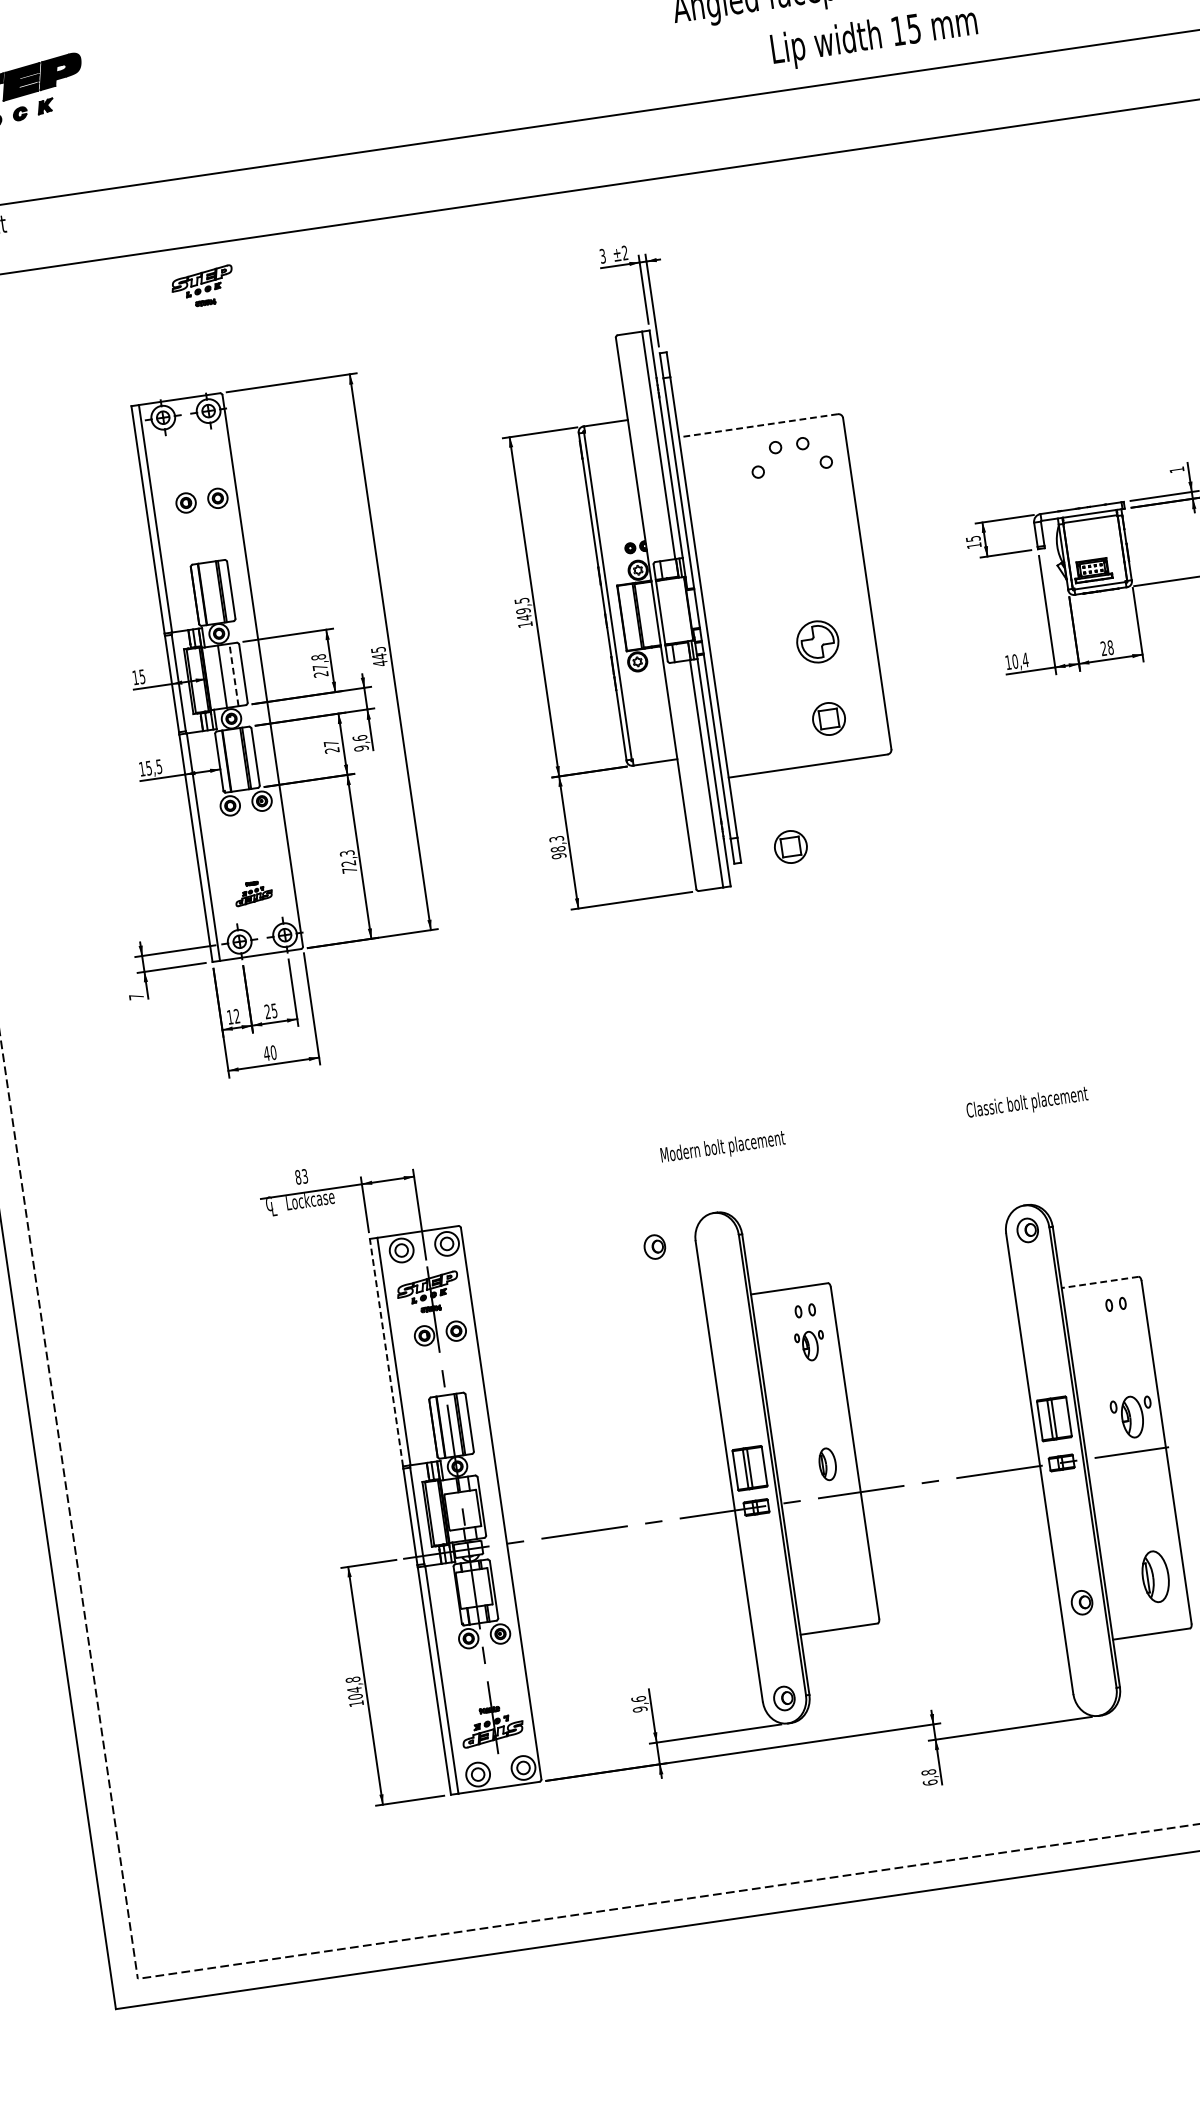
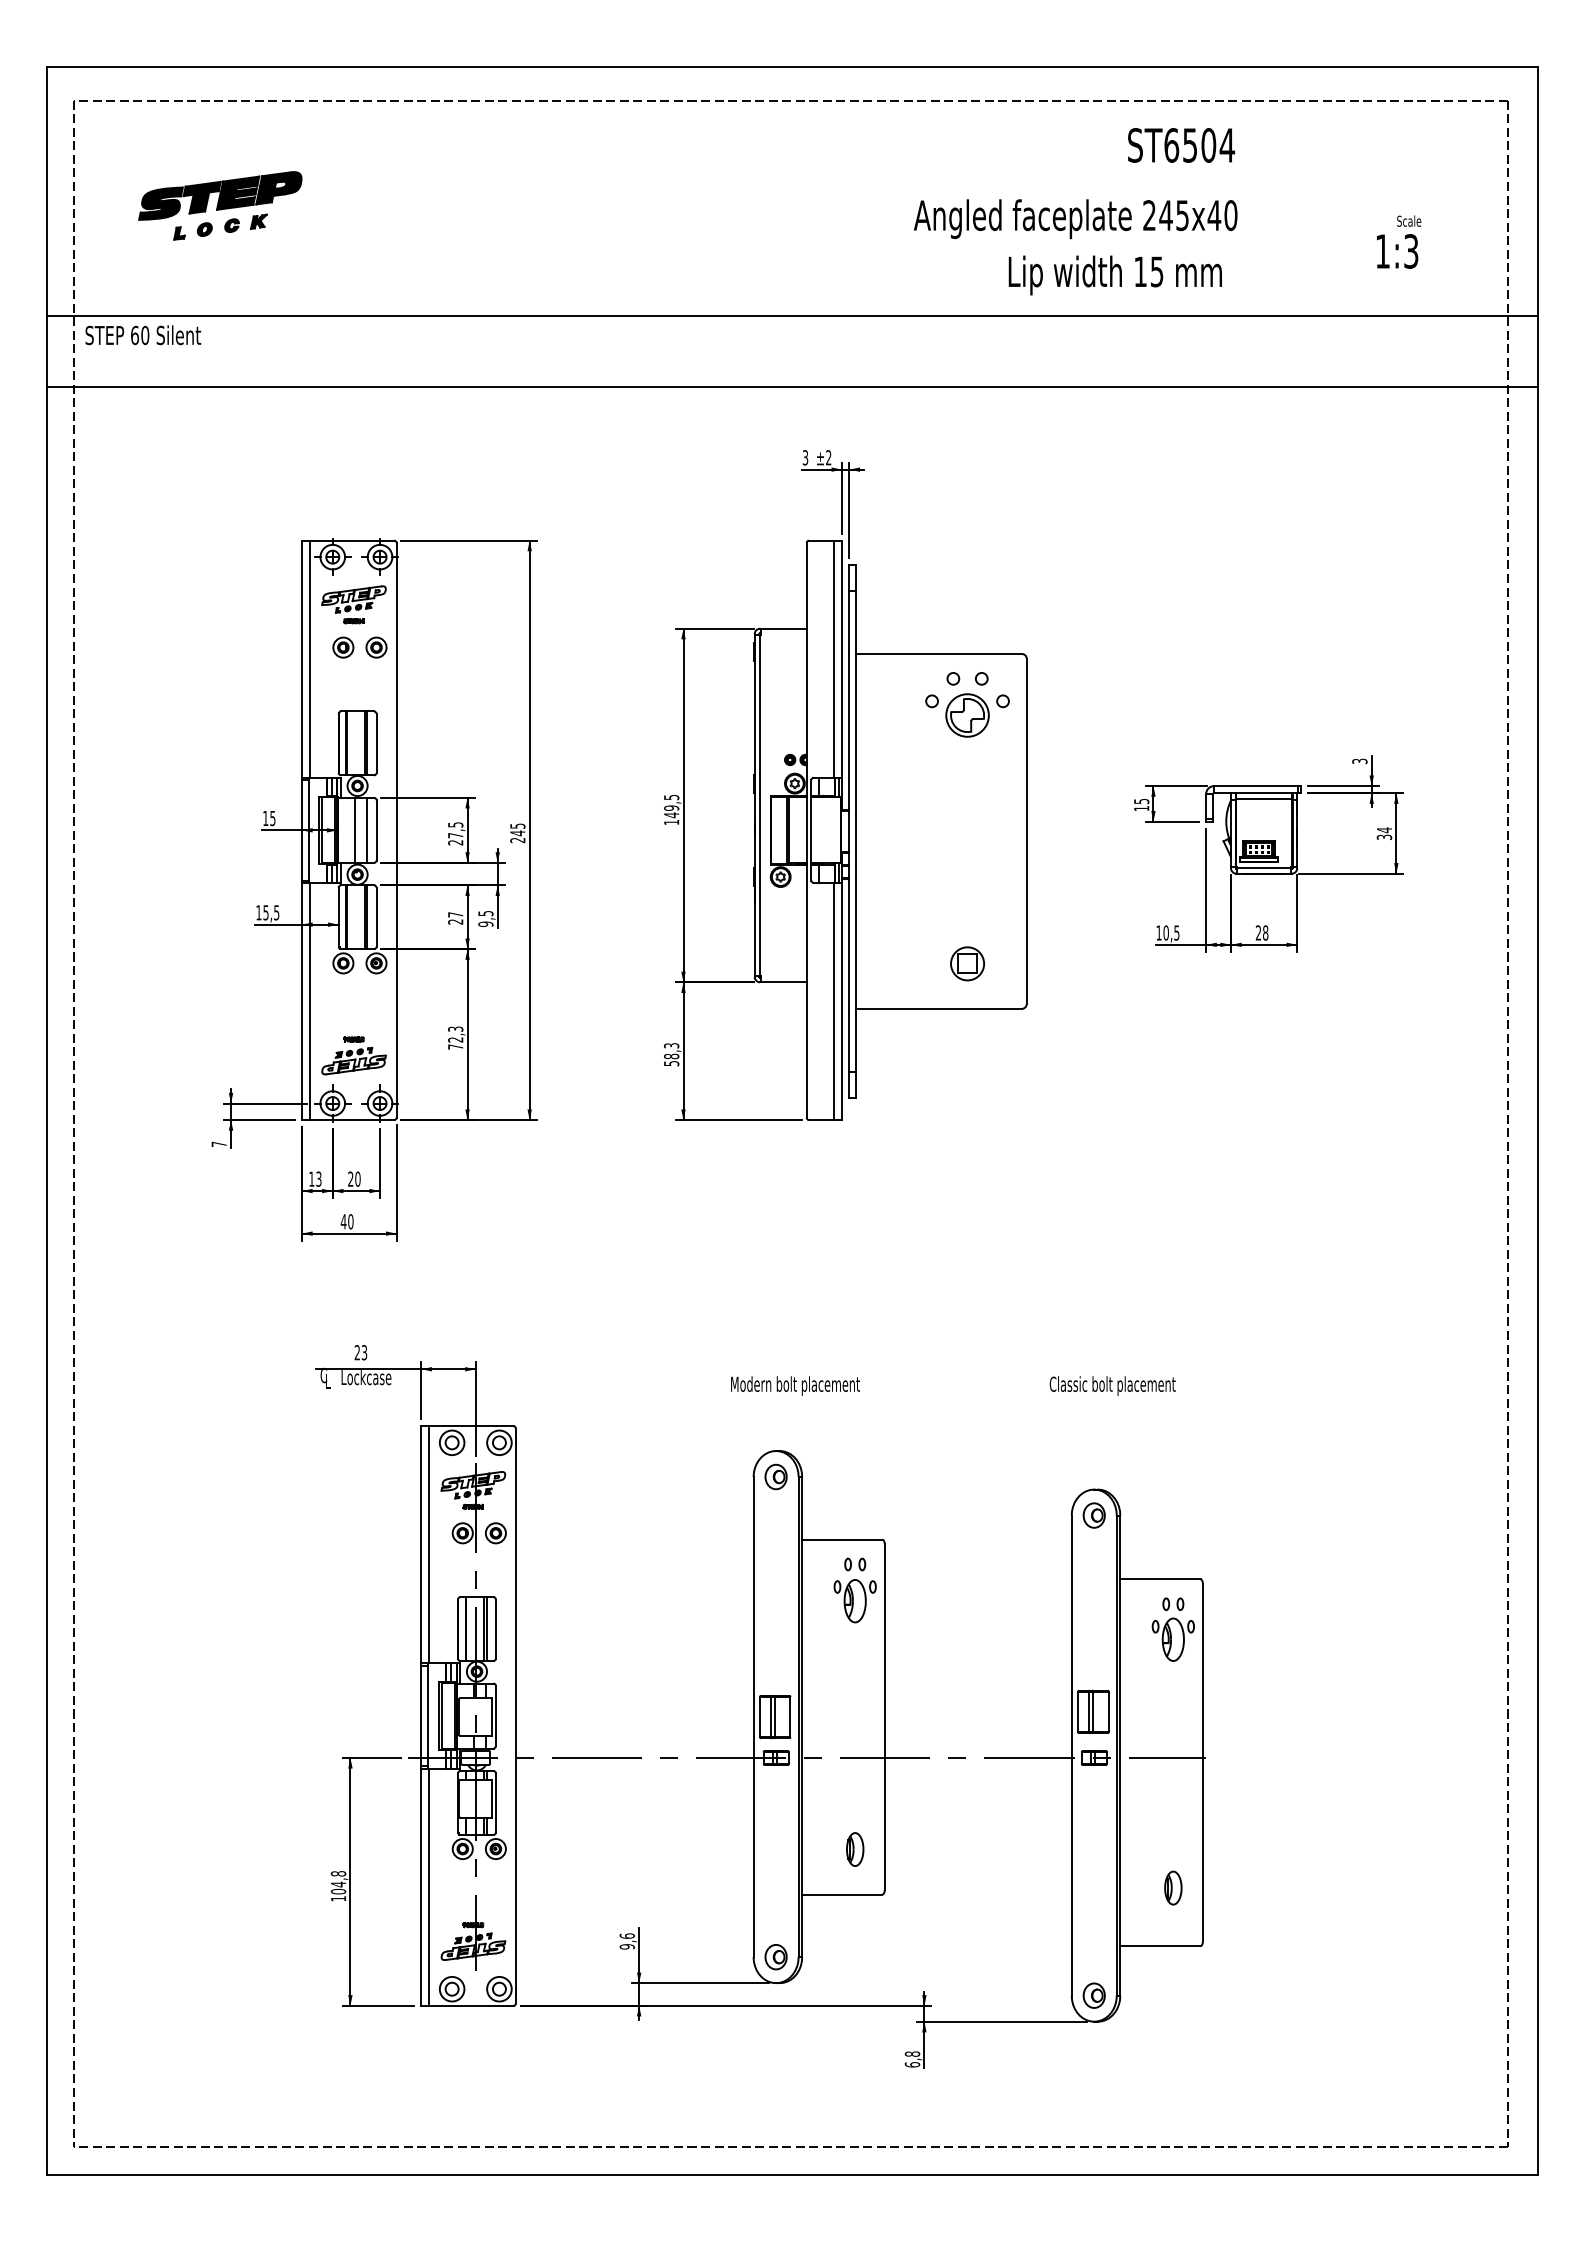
part: (202, 286) -> (353, 604), moved
line: (758, 426) -> (939, 654), dashed -> solid
text: (1176, 470) -> (1359, 761), 1 -> 3
part: (817, 641) -> (967, 715), moved
text: (318, 656) -> (455, 824), 27,8 -> 27,5
text: (1025, 659) -> (1176, 932), 10,4 -> 10,5
text: (380, 663) -> (517, 840), 445 -> 245
line: (233, 675) -> (366, 830), dashed -> solid
text: (359, 738) -> (485, 913), 9,6 -> 9,5
part: (790, 846) -> (909, 1088), removed
text: (559, 855) -> (671, 1063), 98,3 -> 58,3
part: (252, 892) -> (353, 1055), size x1.67
text: (273, 1010) -> (357, 1178), 25 -> 20
text: (236, 1016) -> (318, 1179), 12 -> 13
text: (298, 1177) -> (357, 1352), 83 -> 23
part: (654, 1246) -> (775, 1476), moved
line: (1099, 1282) -> (1159, 1579), dashed -> solid
part: (809, 1346) -> (854, 1601), size x1.43
line: (386, 1352) -> (421, 1544), dashed -> solid
part: (1131, 1417) -> (1172, 1639), moved
part: (827, 1464) -> (855, 1849), moved
part: (1155, 1576) -> (1173, 1887), size x0.62
part: (1081, 1602) -> (1093, 1995), moved

